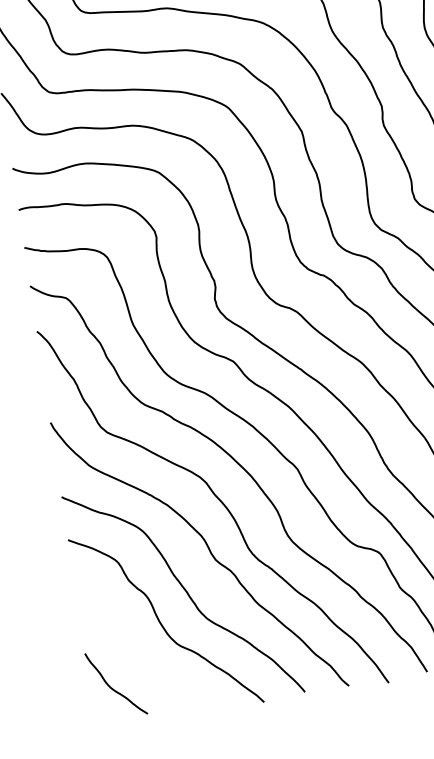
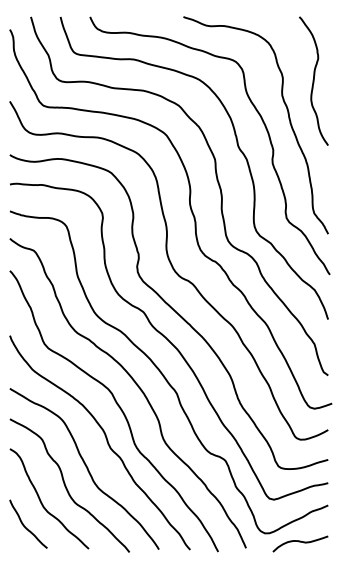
curve: (131, 650) -> (42, 502), added

